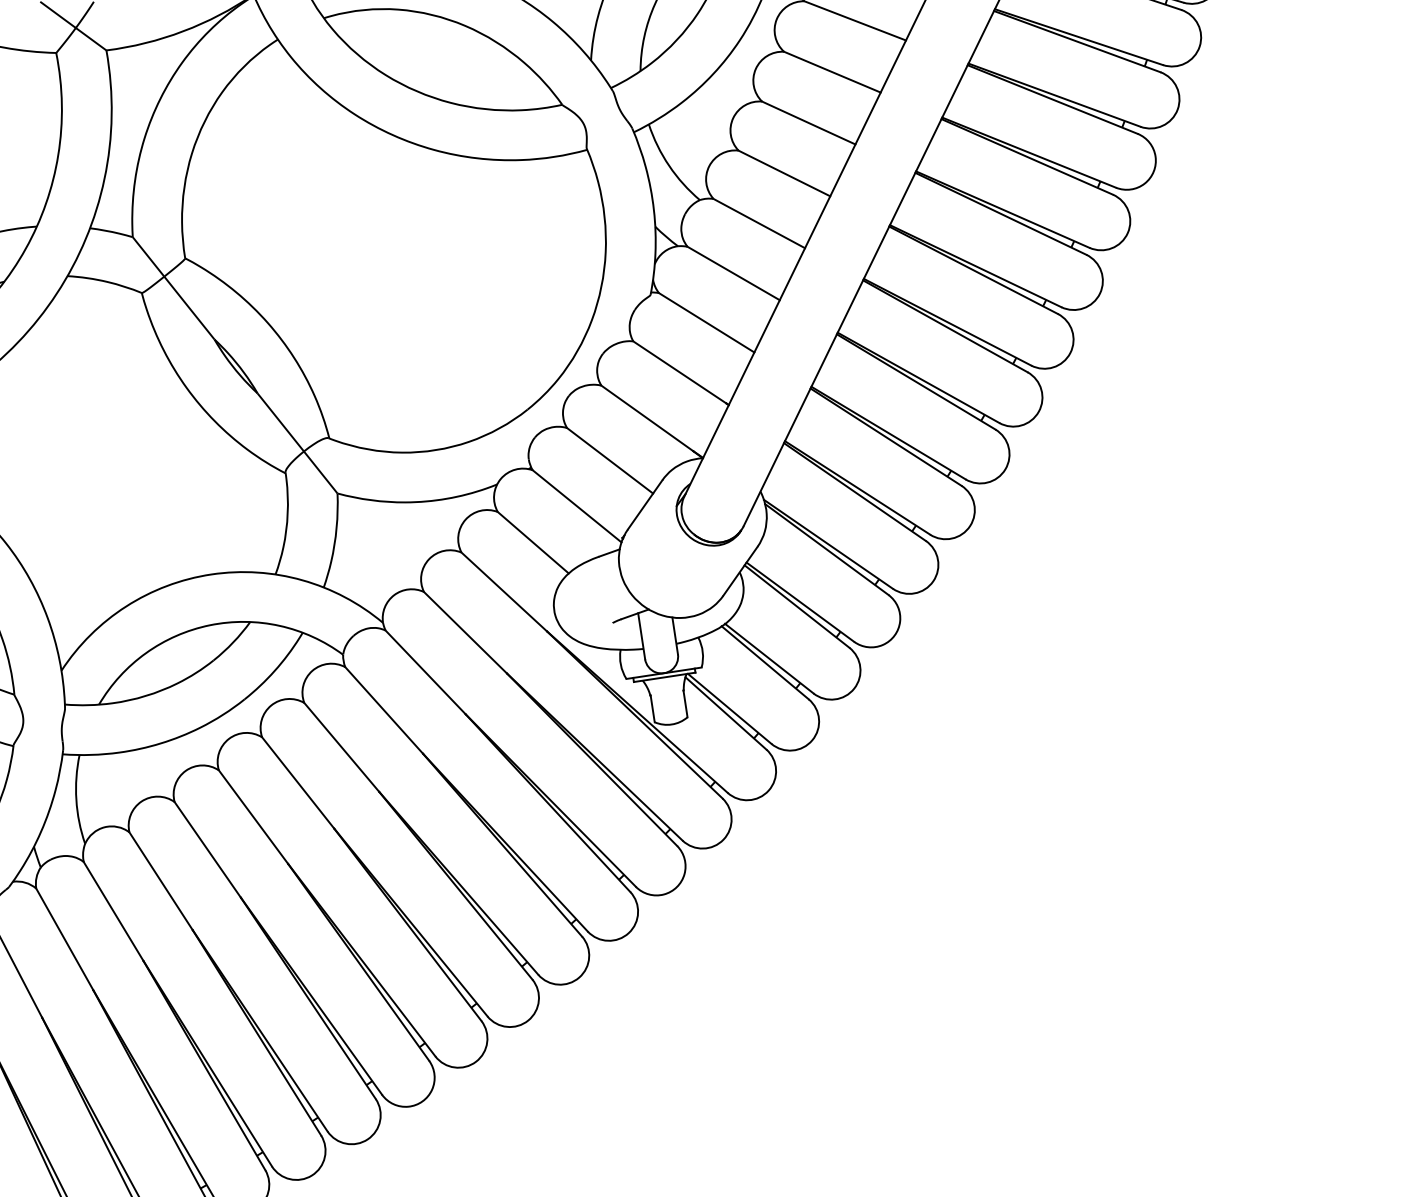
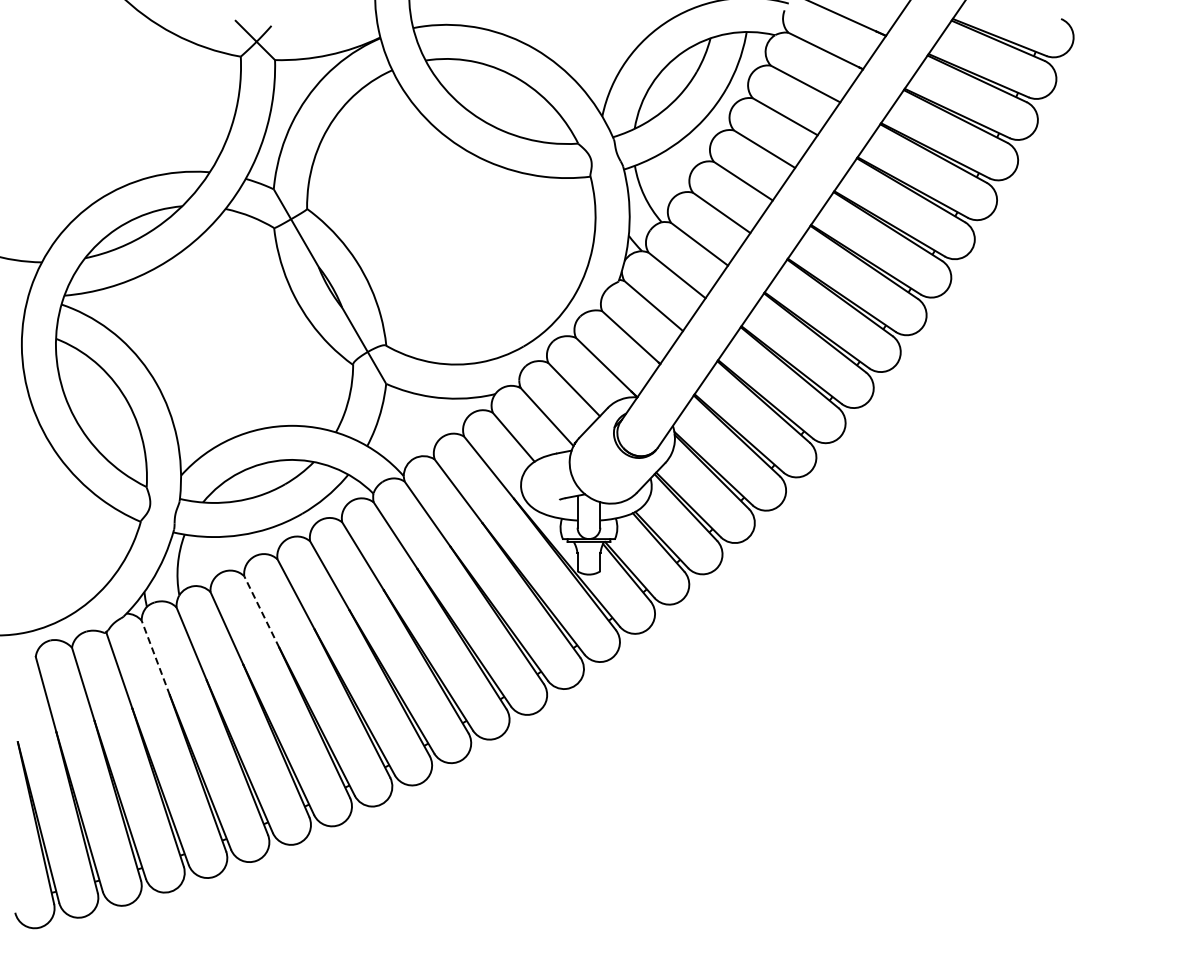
line: (207, 850) -> (261, 612), solid -> dashed
line: (64, 938) -> (155, 657), solid -> dashed

